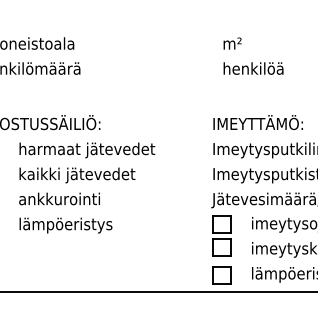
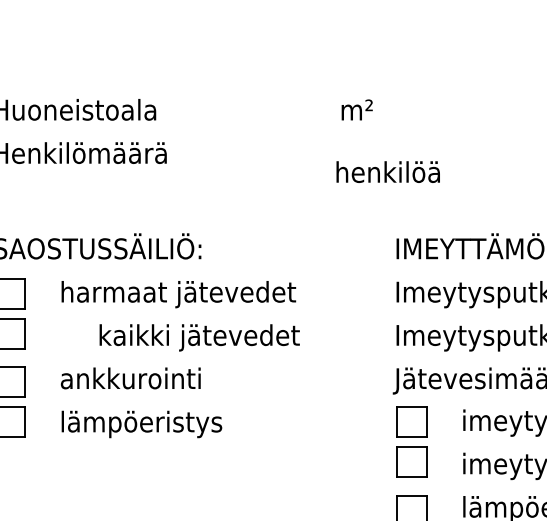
text: (232, 43) -> (357, 109), moved
text: (253, 68) -> (388, 171), moved
text: (77, 175) -> (199, 337), moved

